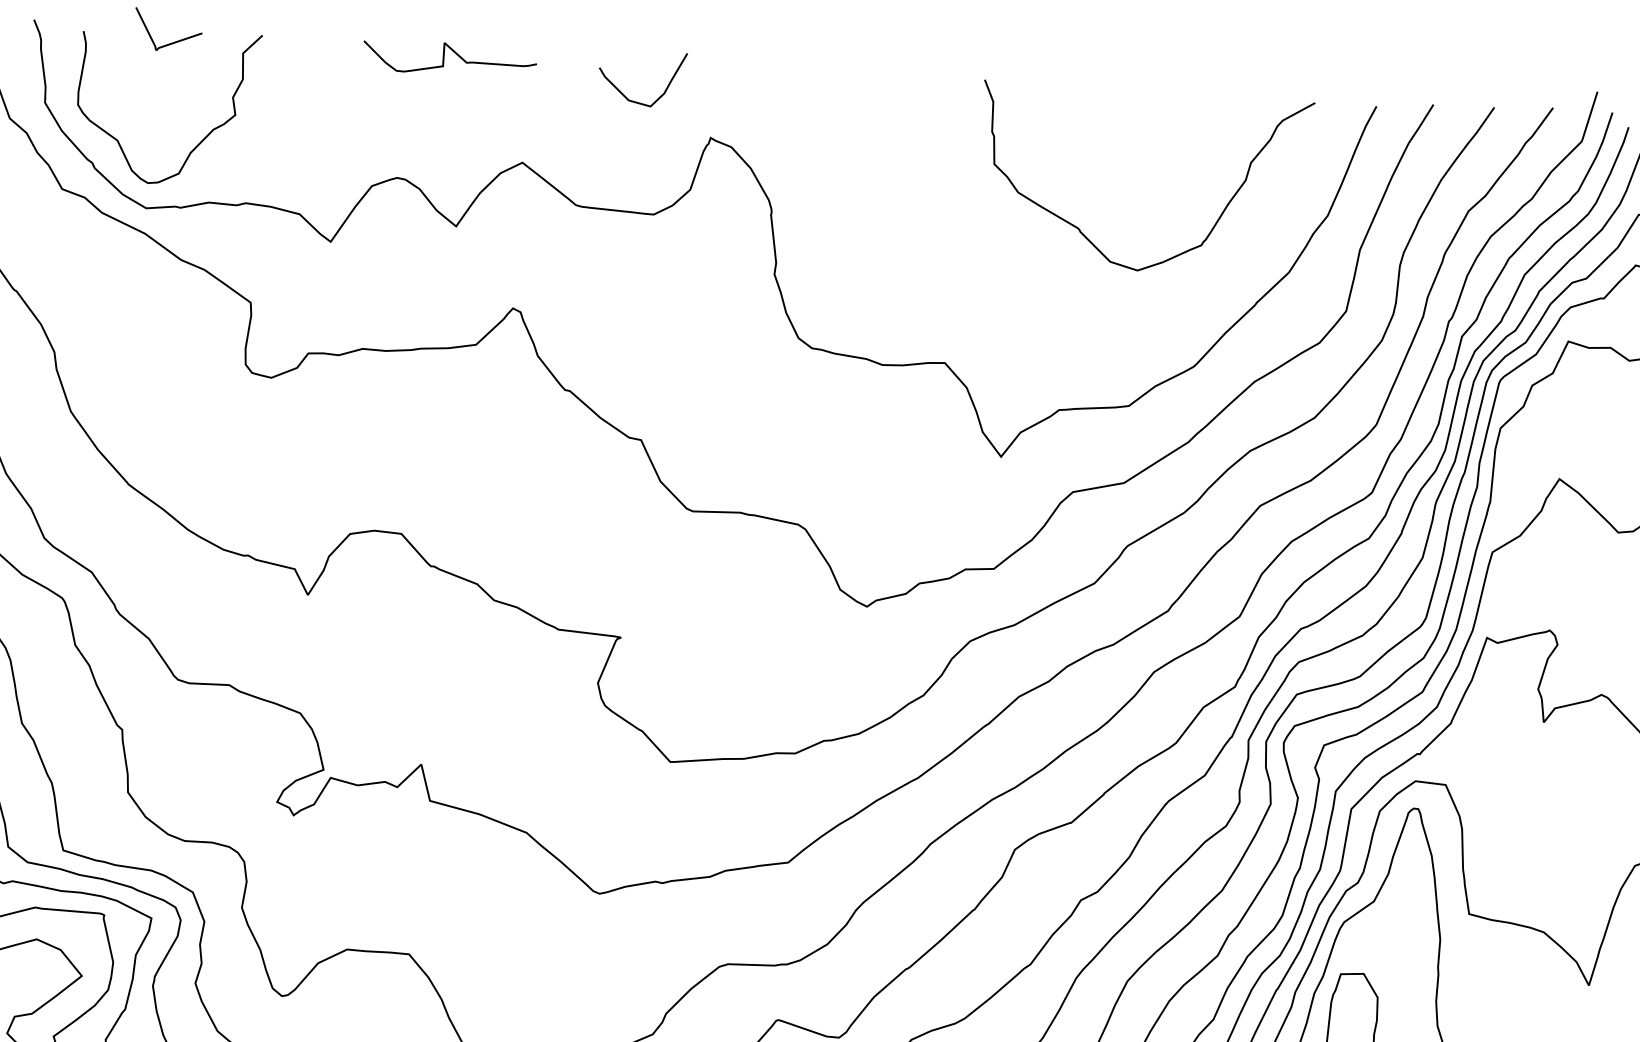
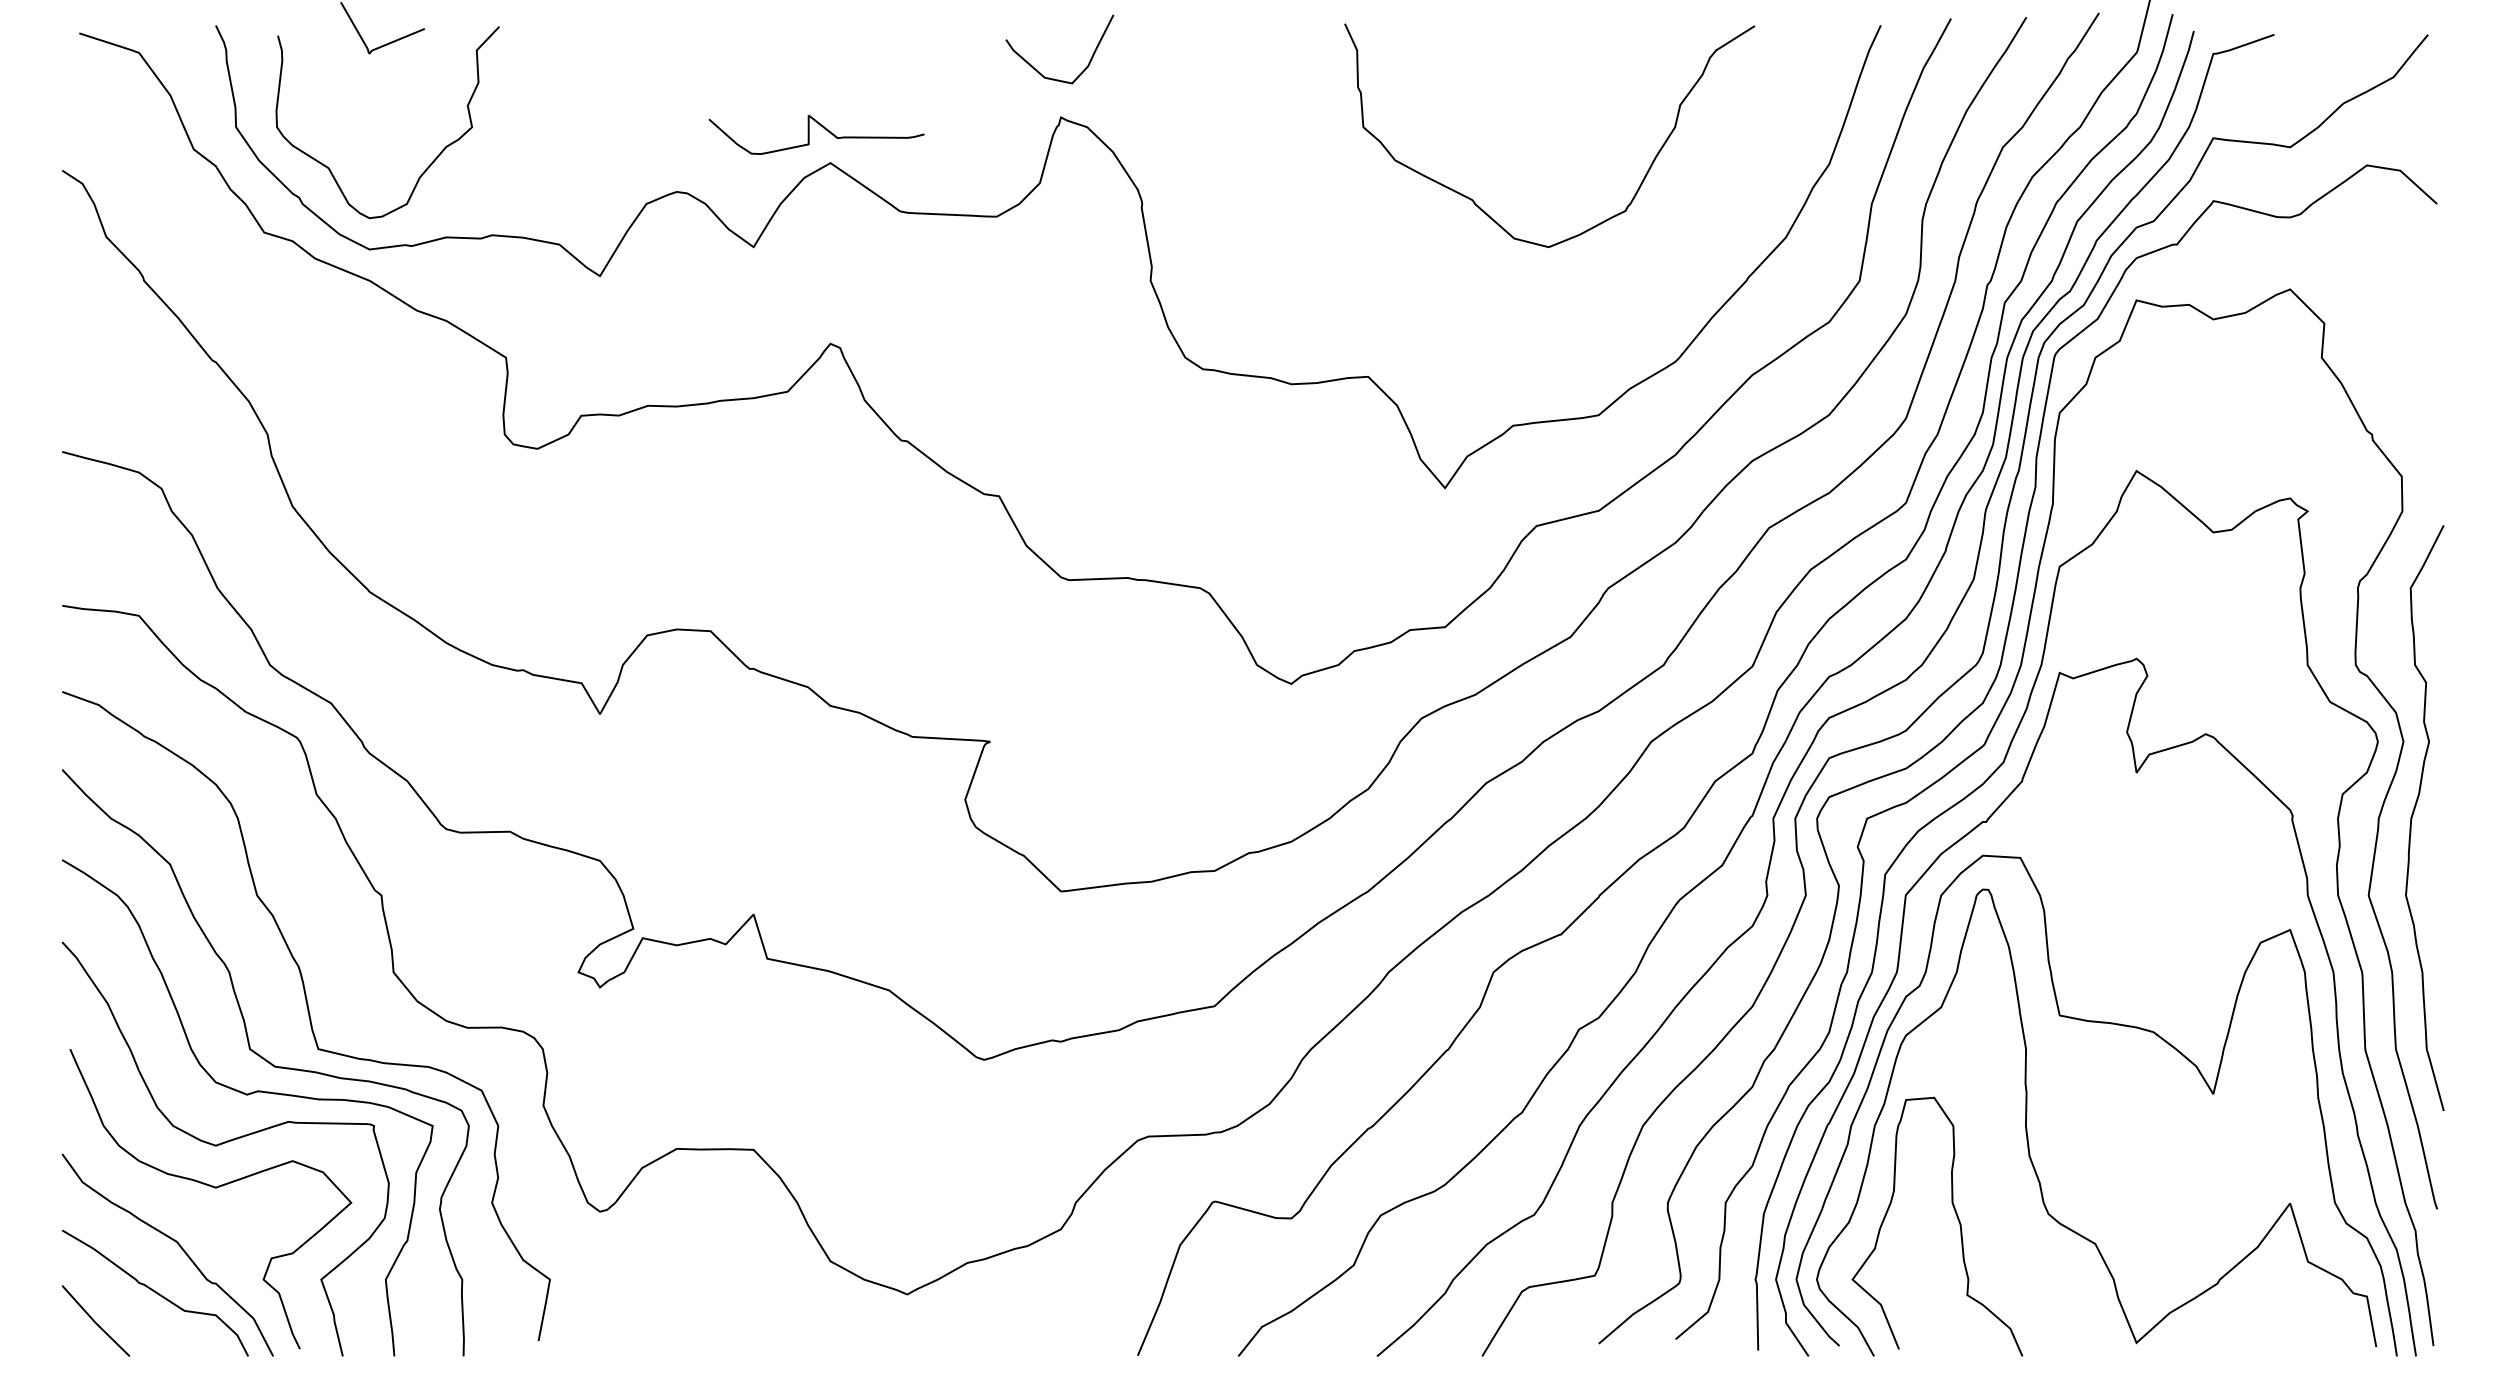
curve: (444, 58) -> (809, 134), moved
curve: (636, 101) -> (1054, 78), moved
curve: (1088, 238) -> (1485, 211), moved

